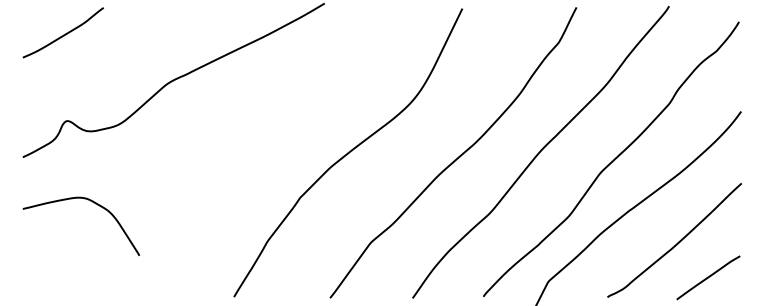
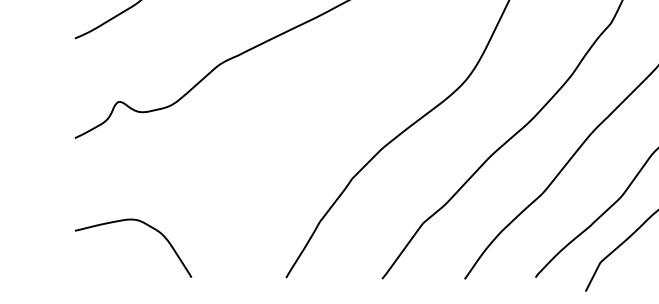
curve: (95, 204) -> (147, 226), moved

